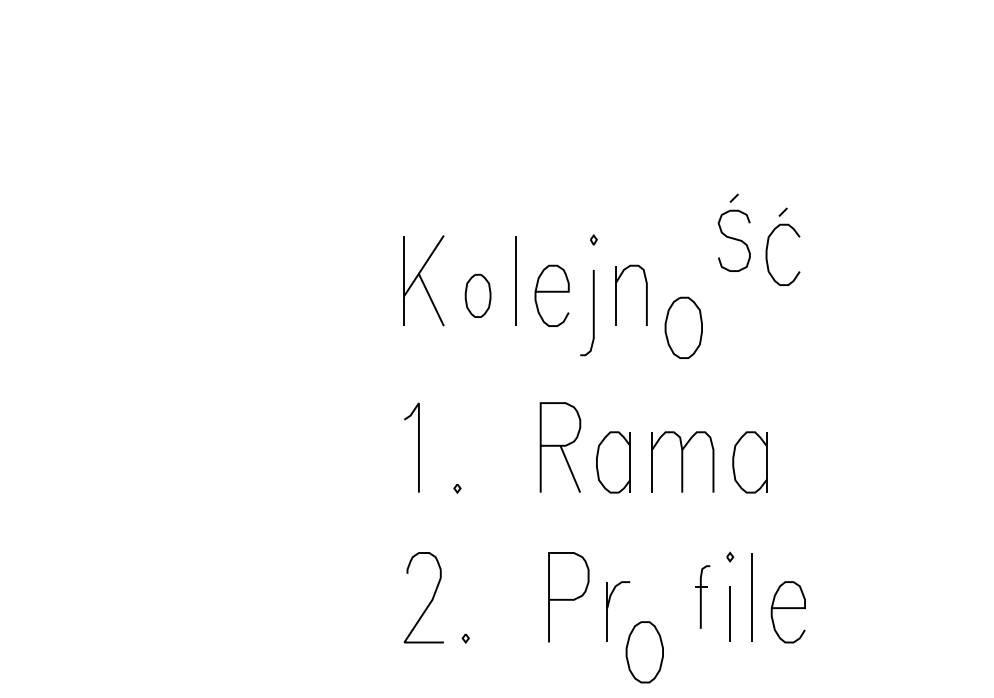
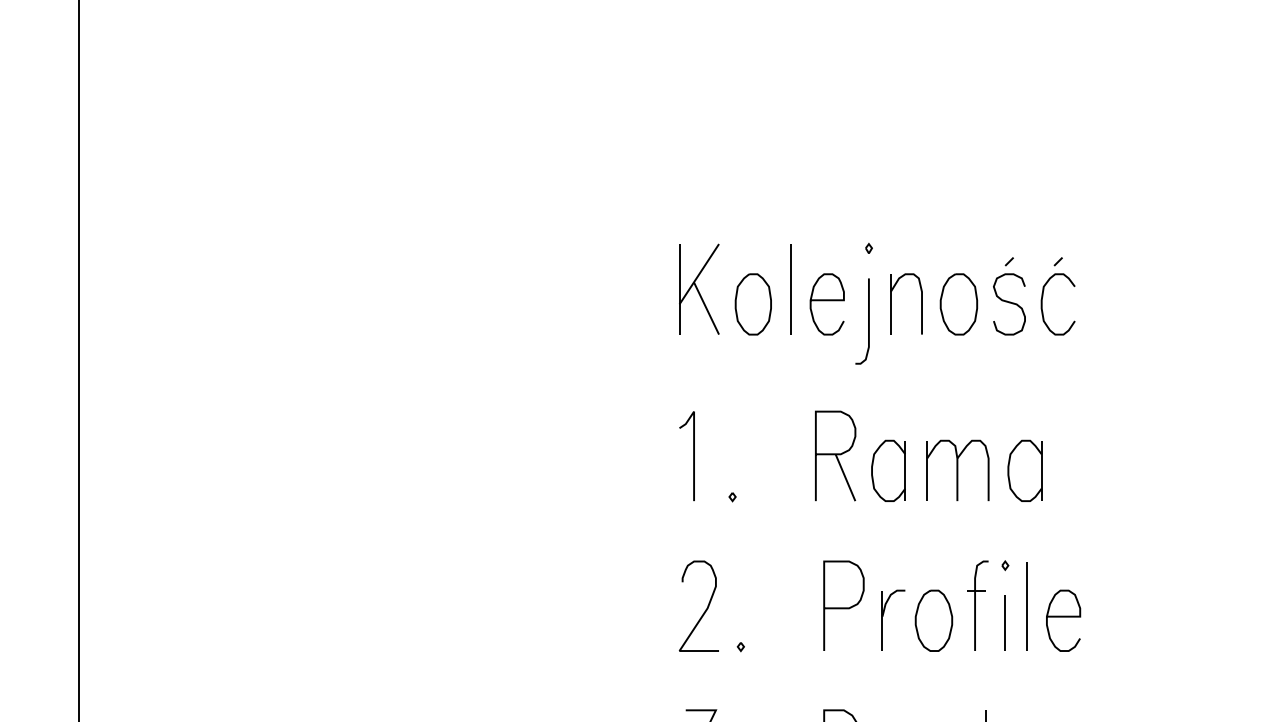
part: (734, 232) -> (1009, 296), moved
part: (768, 246) -> (1043, 296), moved
part: (477, 295) -> (752, 304), size x1.43
part: (683, 327) -> (958, 304), moved
part: (702, 596) -> (977, 605), size x1.43
part: (644, 651) -> (933, 620), moved

